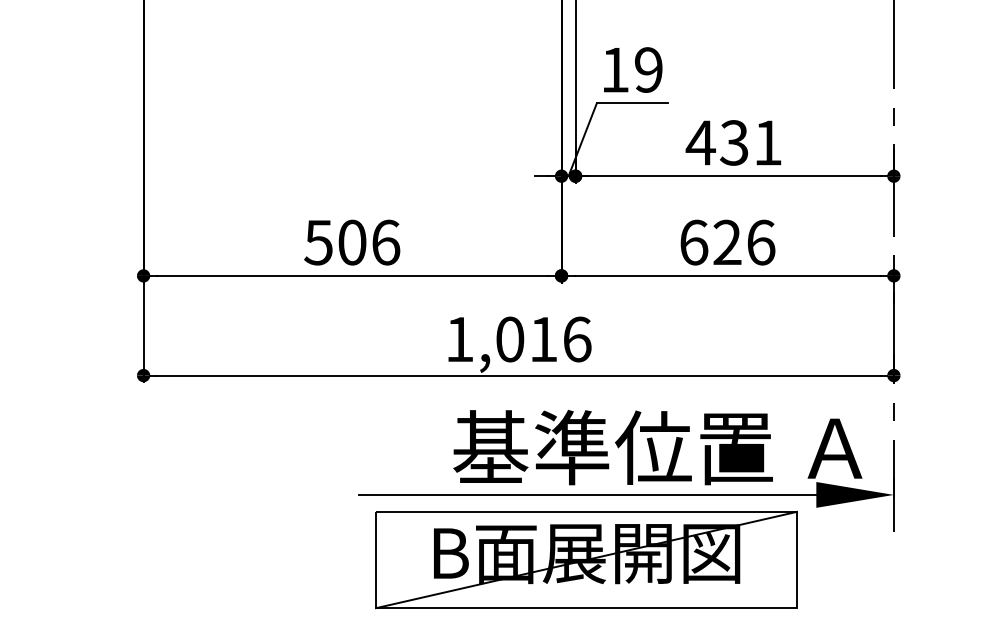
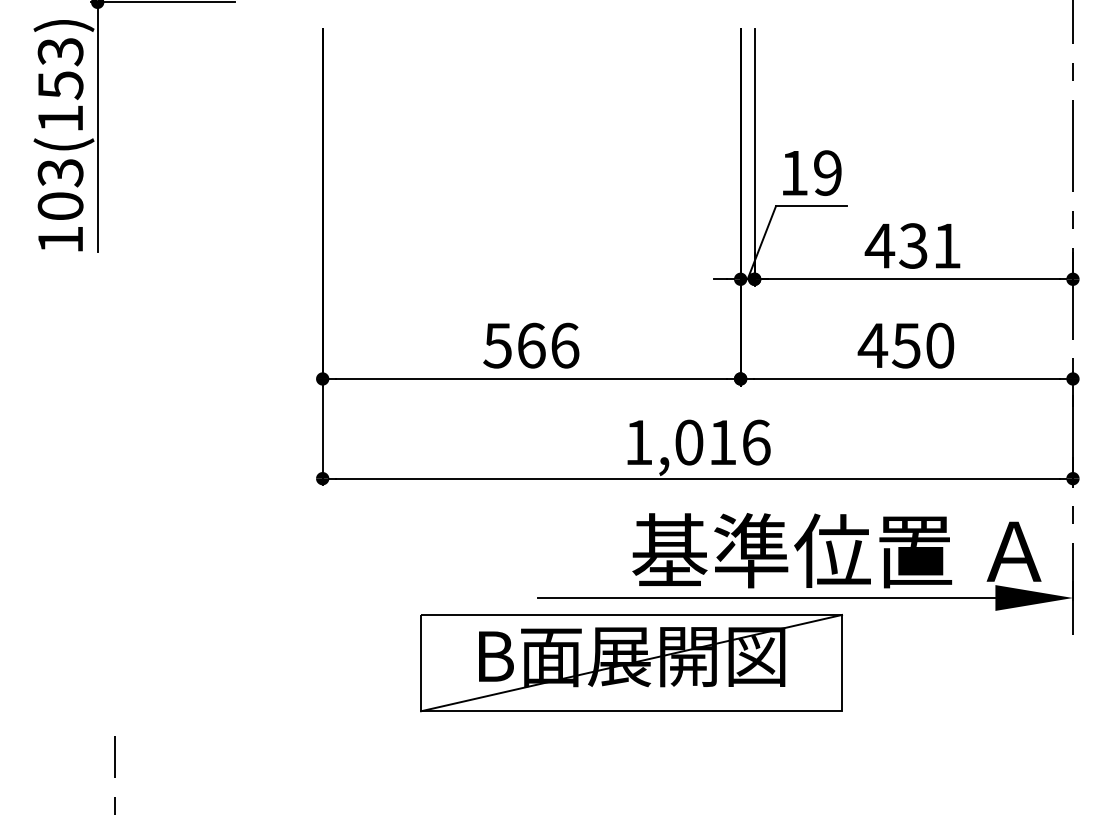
text: (352, 242) -> (531, 345), 506 -> 566
text: (726, 242) -> (905, 345), 626 -> 450
part: (586, 560) -> (631, 663), moved

